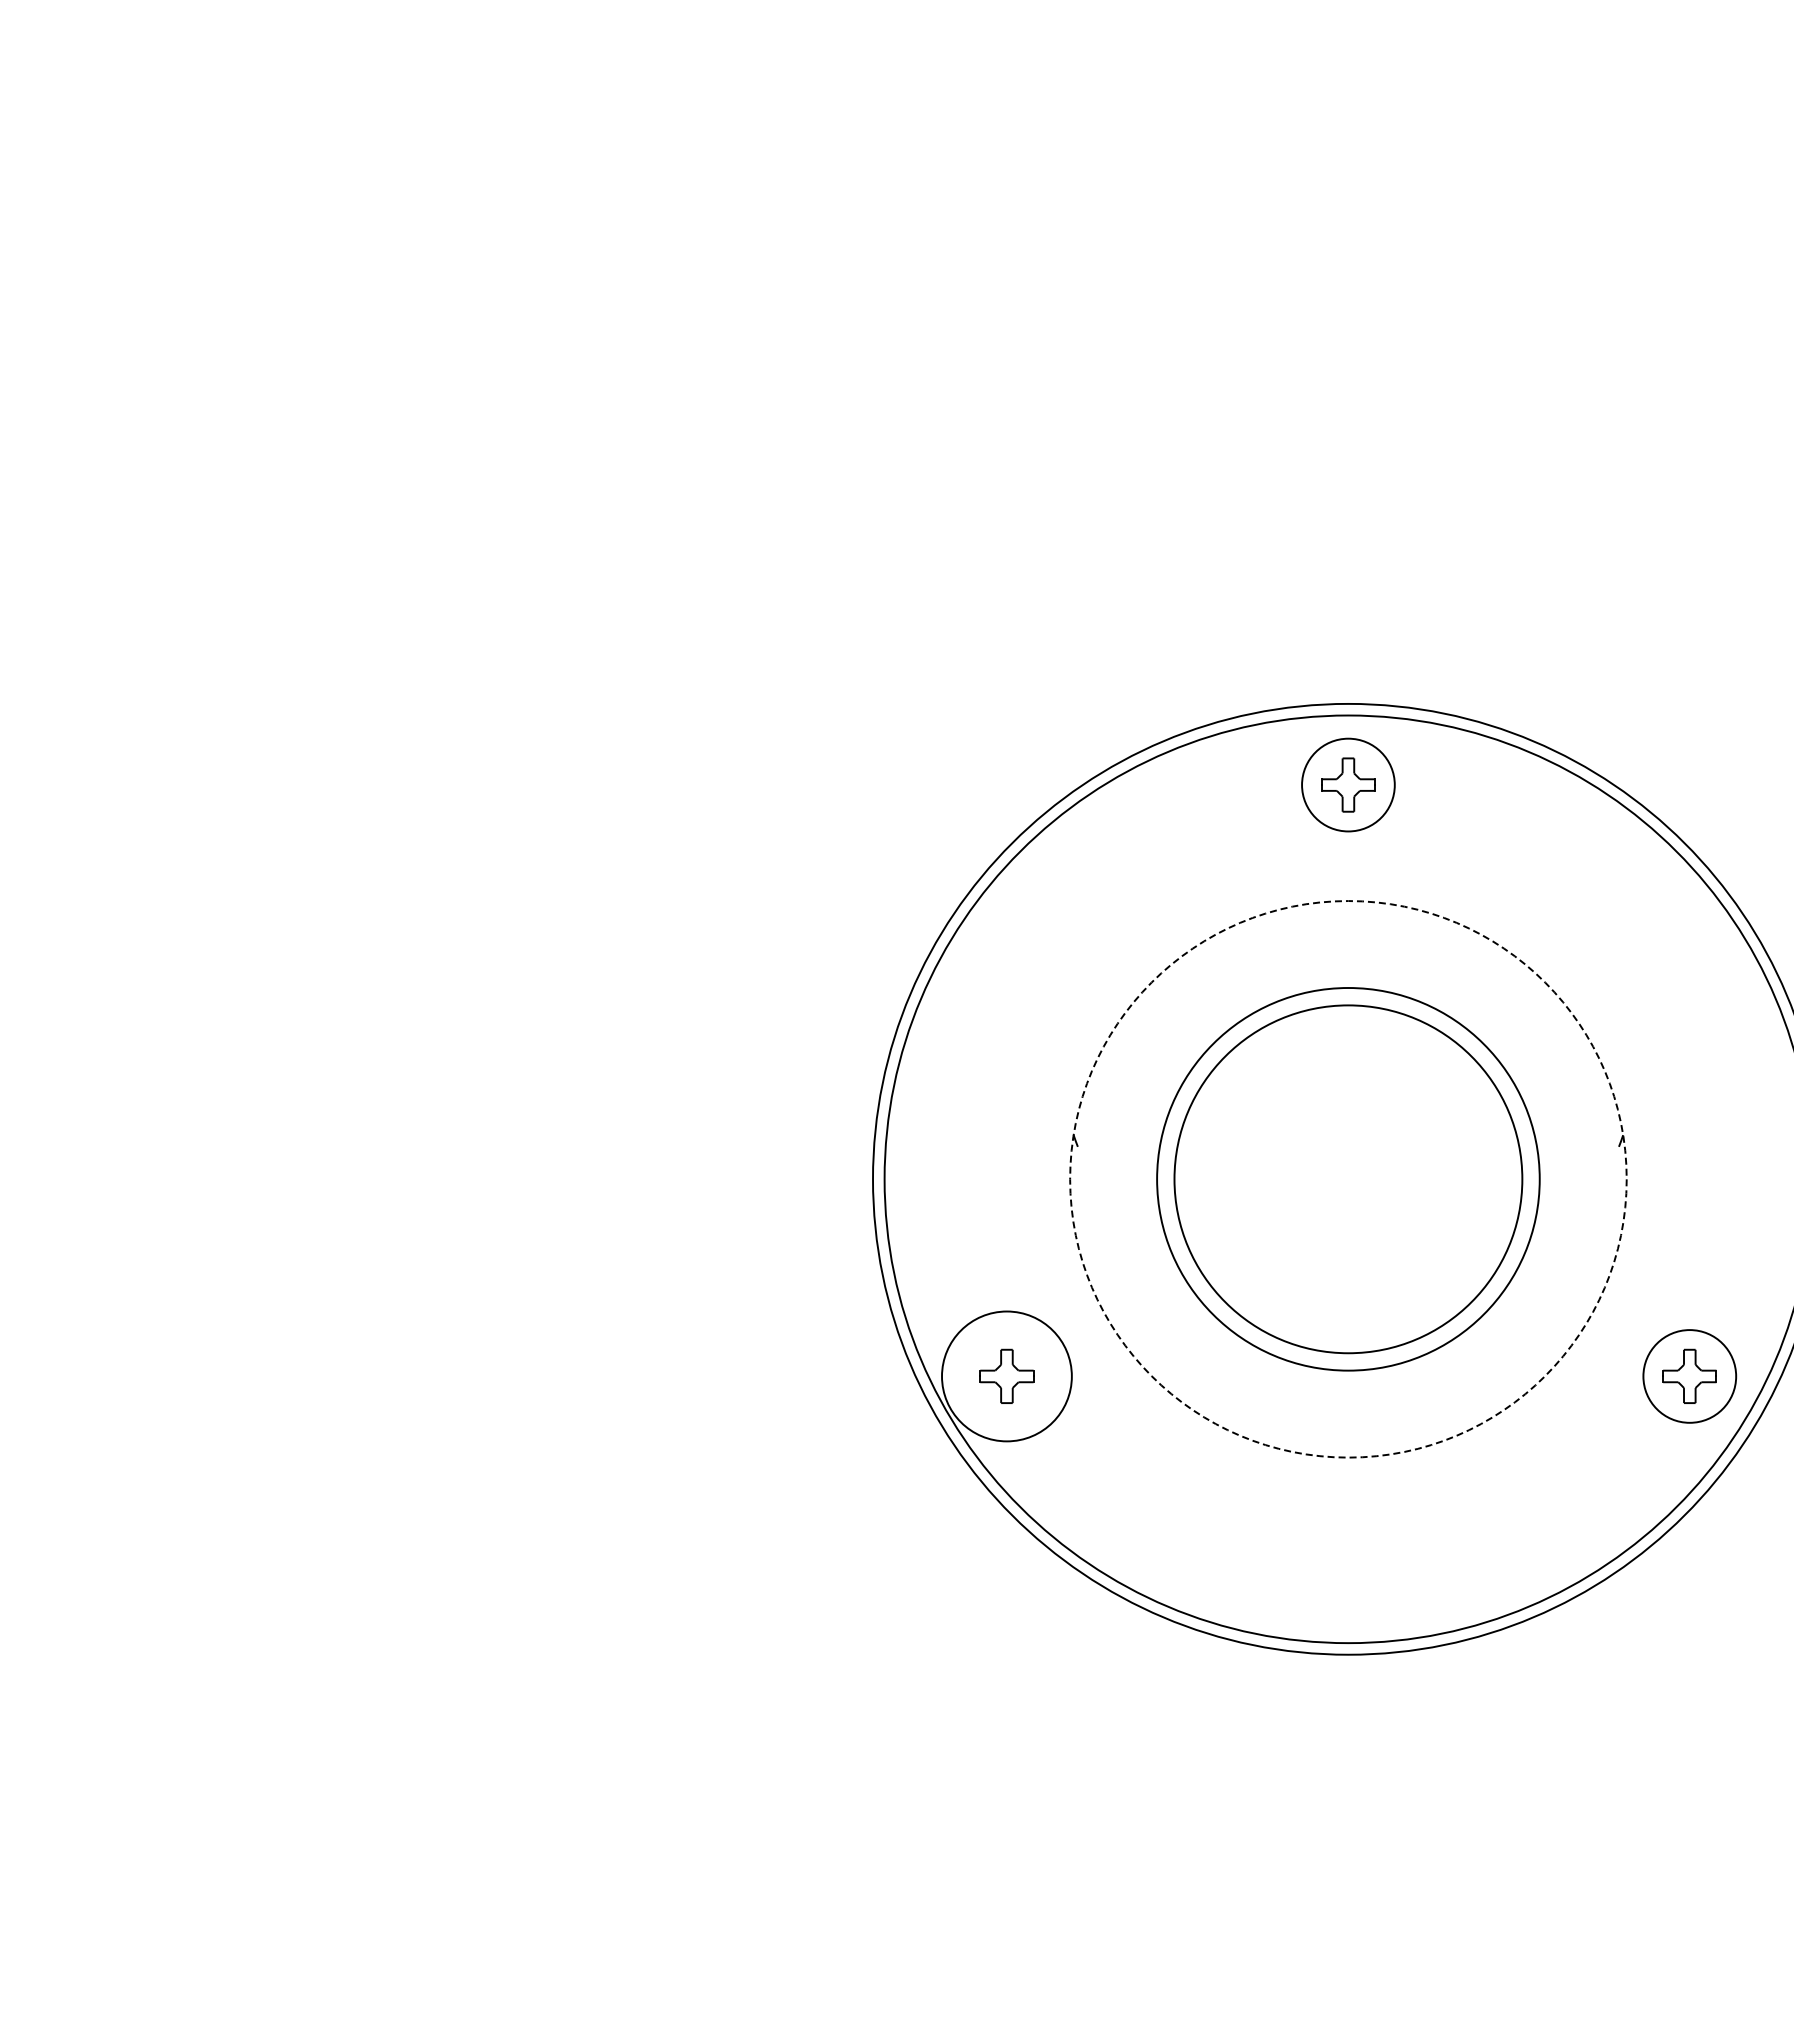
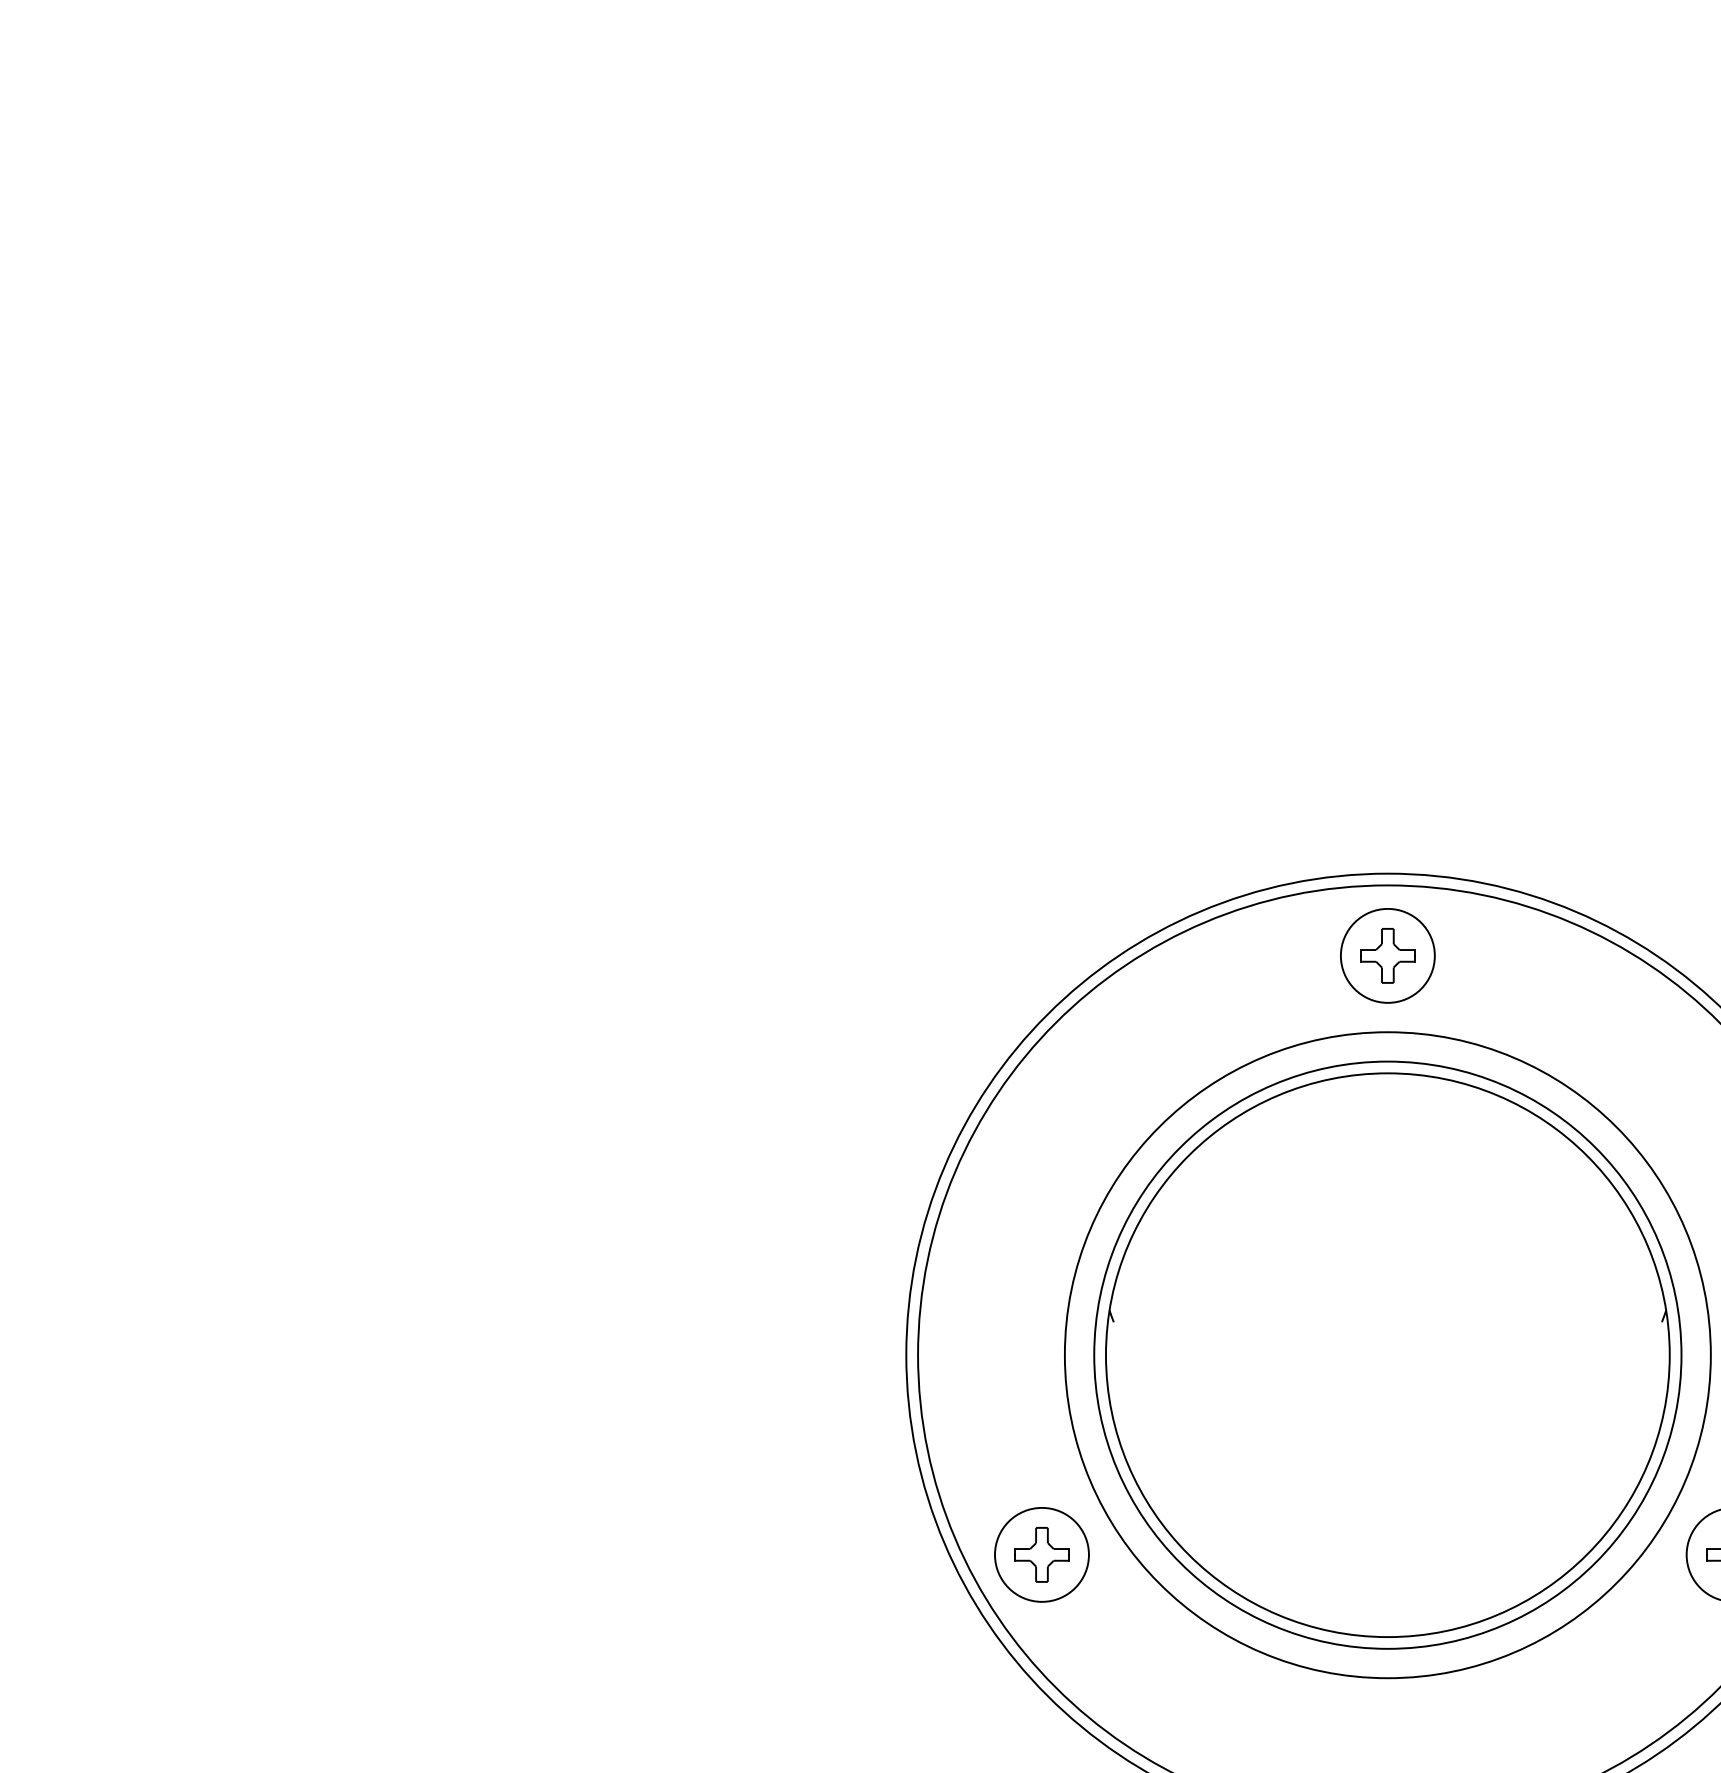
circle: (1348, 1179) -> (1387, 1355), dashed -> solid
circle: (1348, 1179) -> (1387, 1355), size x1.67
circle: (1348, 1179) -> (1387, 1355), size x1.67
circle: (1006, 1376) -> (1041, 1554), size x0.71

